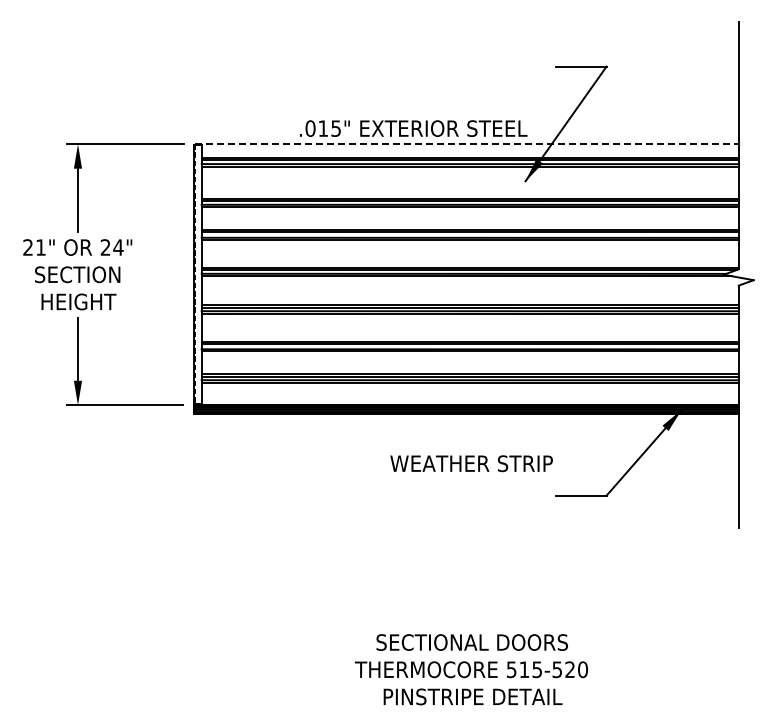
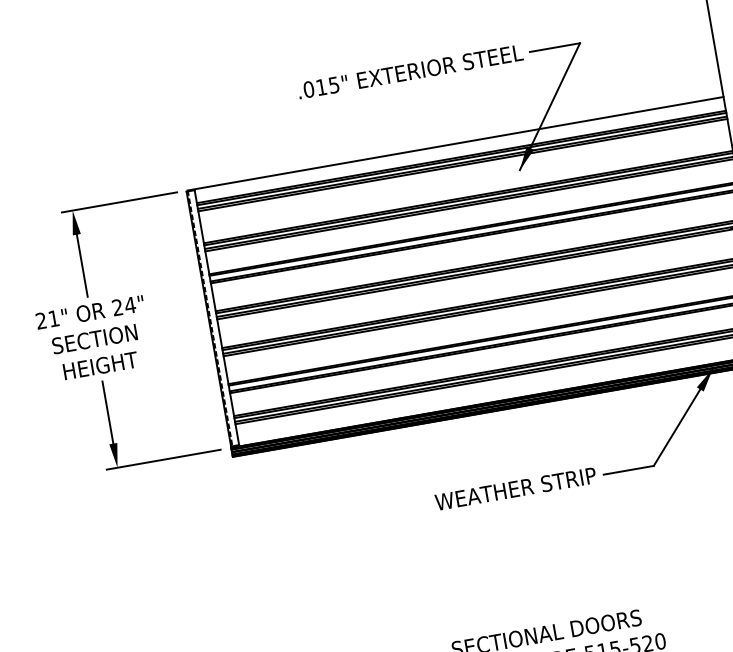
text: (413, 128) -> (410, 71), moved
line: (466, 144) -> (455, 144), dashed -> solid
text: (471, 463) -> (515, 488), moved

